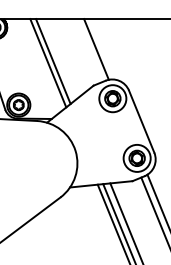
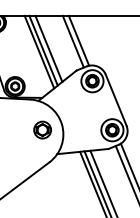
line: (89, 50) -> (73, 41), added
line: (59, 59) -> (48, 49), added
part: (52, 158) -> (42, 130), added

